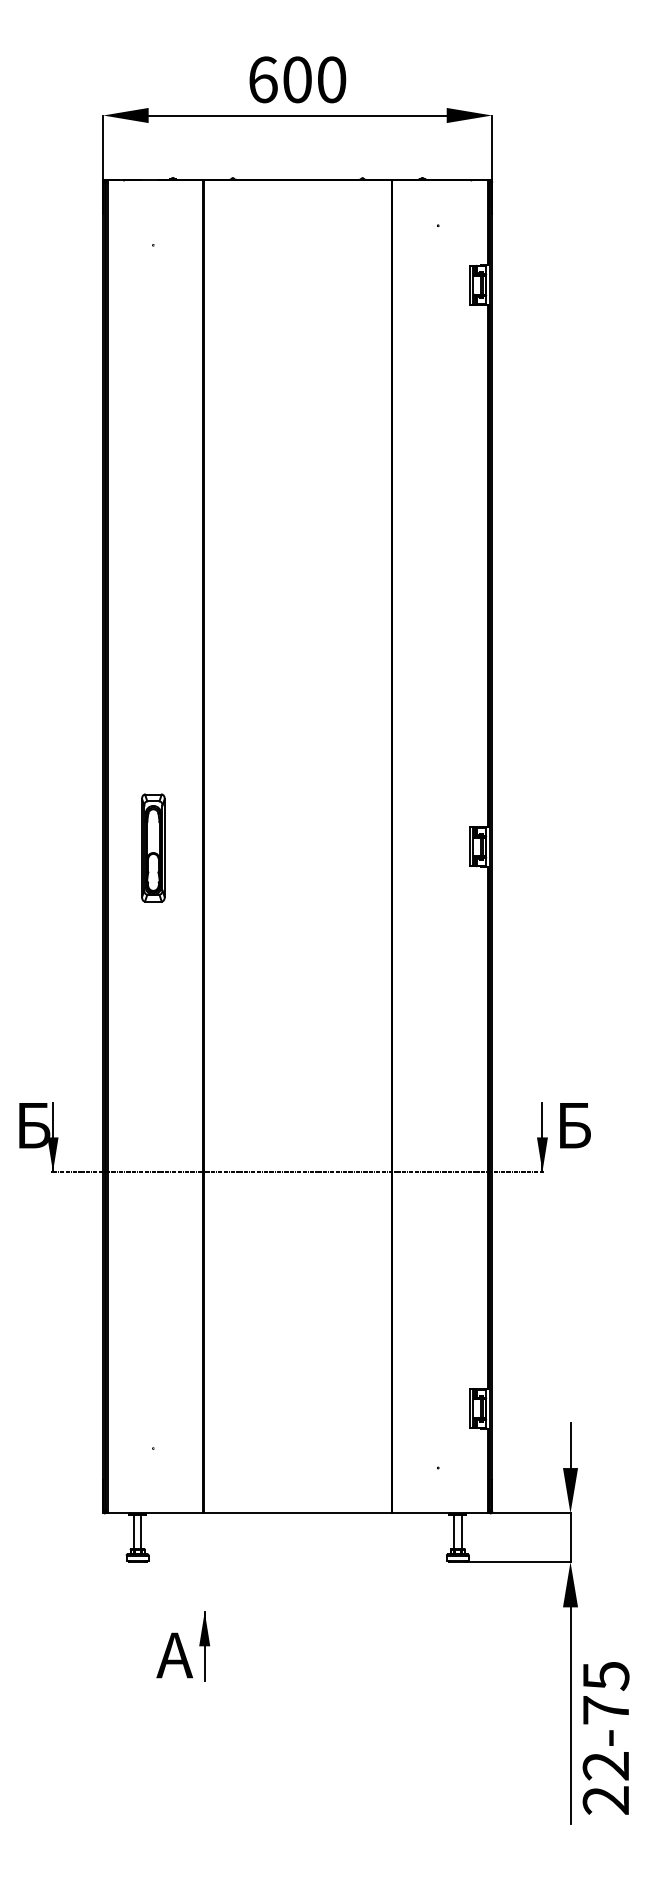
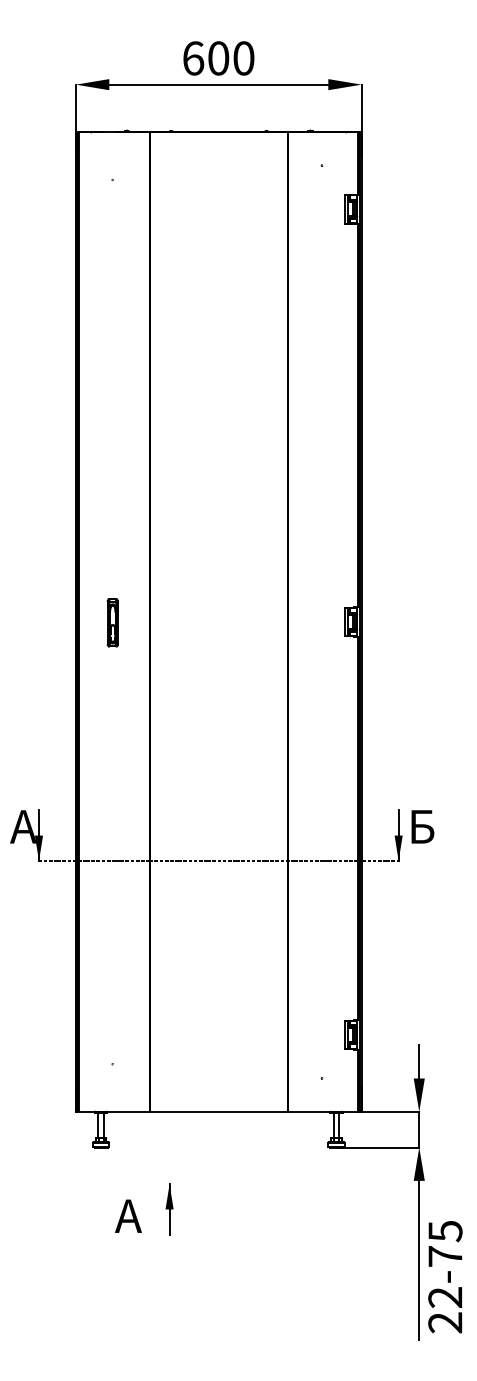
part: (153, 847) -> (112, 622), size x0.6
text: (31, 1125) -> (23, 826), Б -> А
part: (204, 1646) -> (169, 1209), moved

